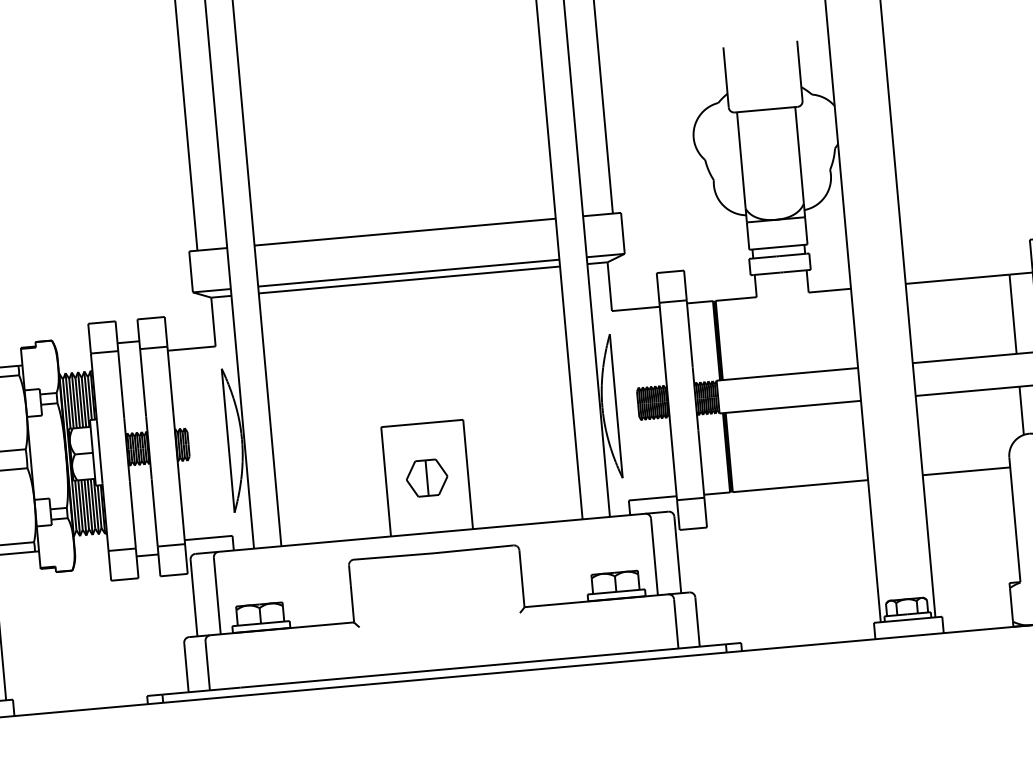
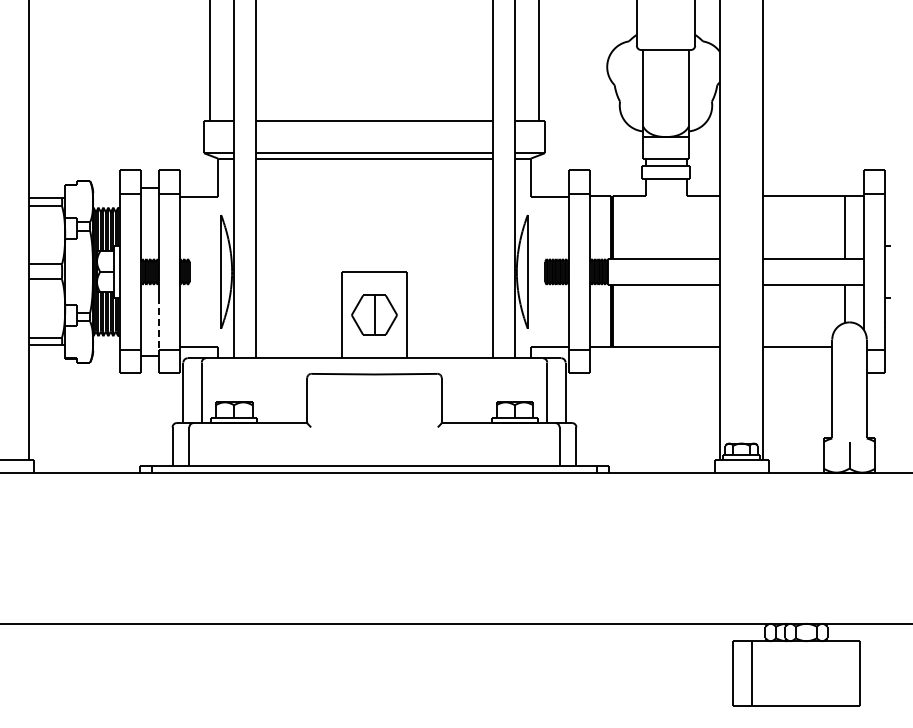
part: (427, 477) -> (374, 314), size x1.4
line: (154, 513) -> (158, 323), solid -> dashed

